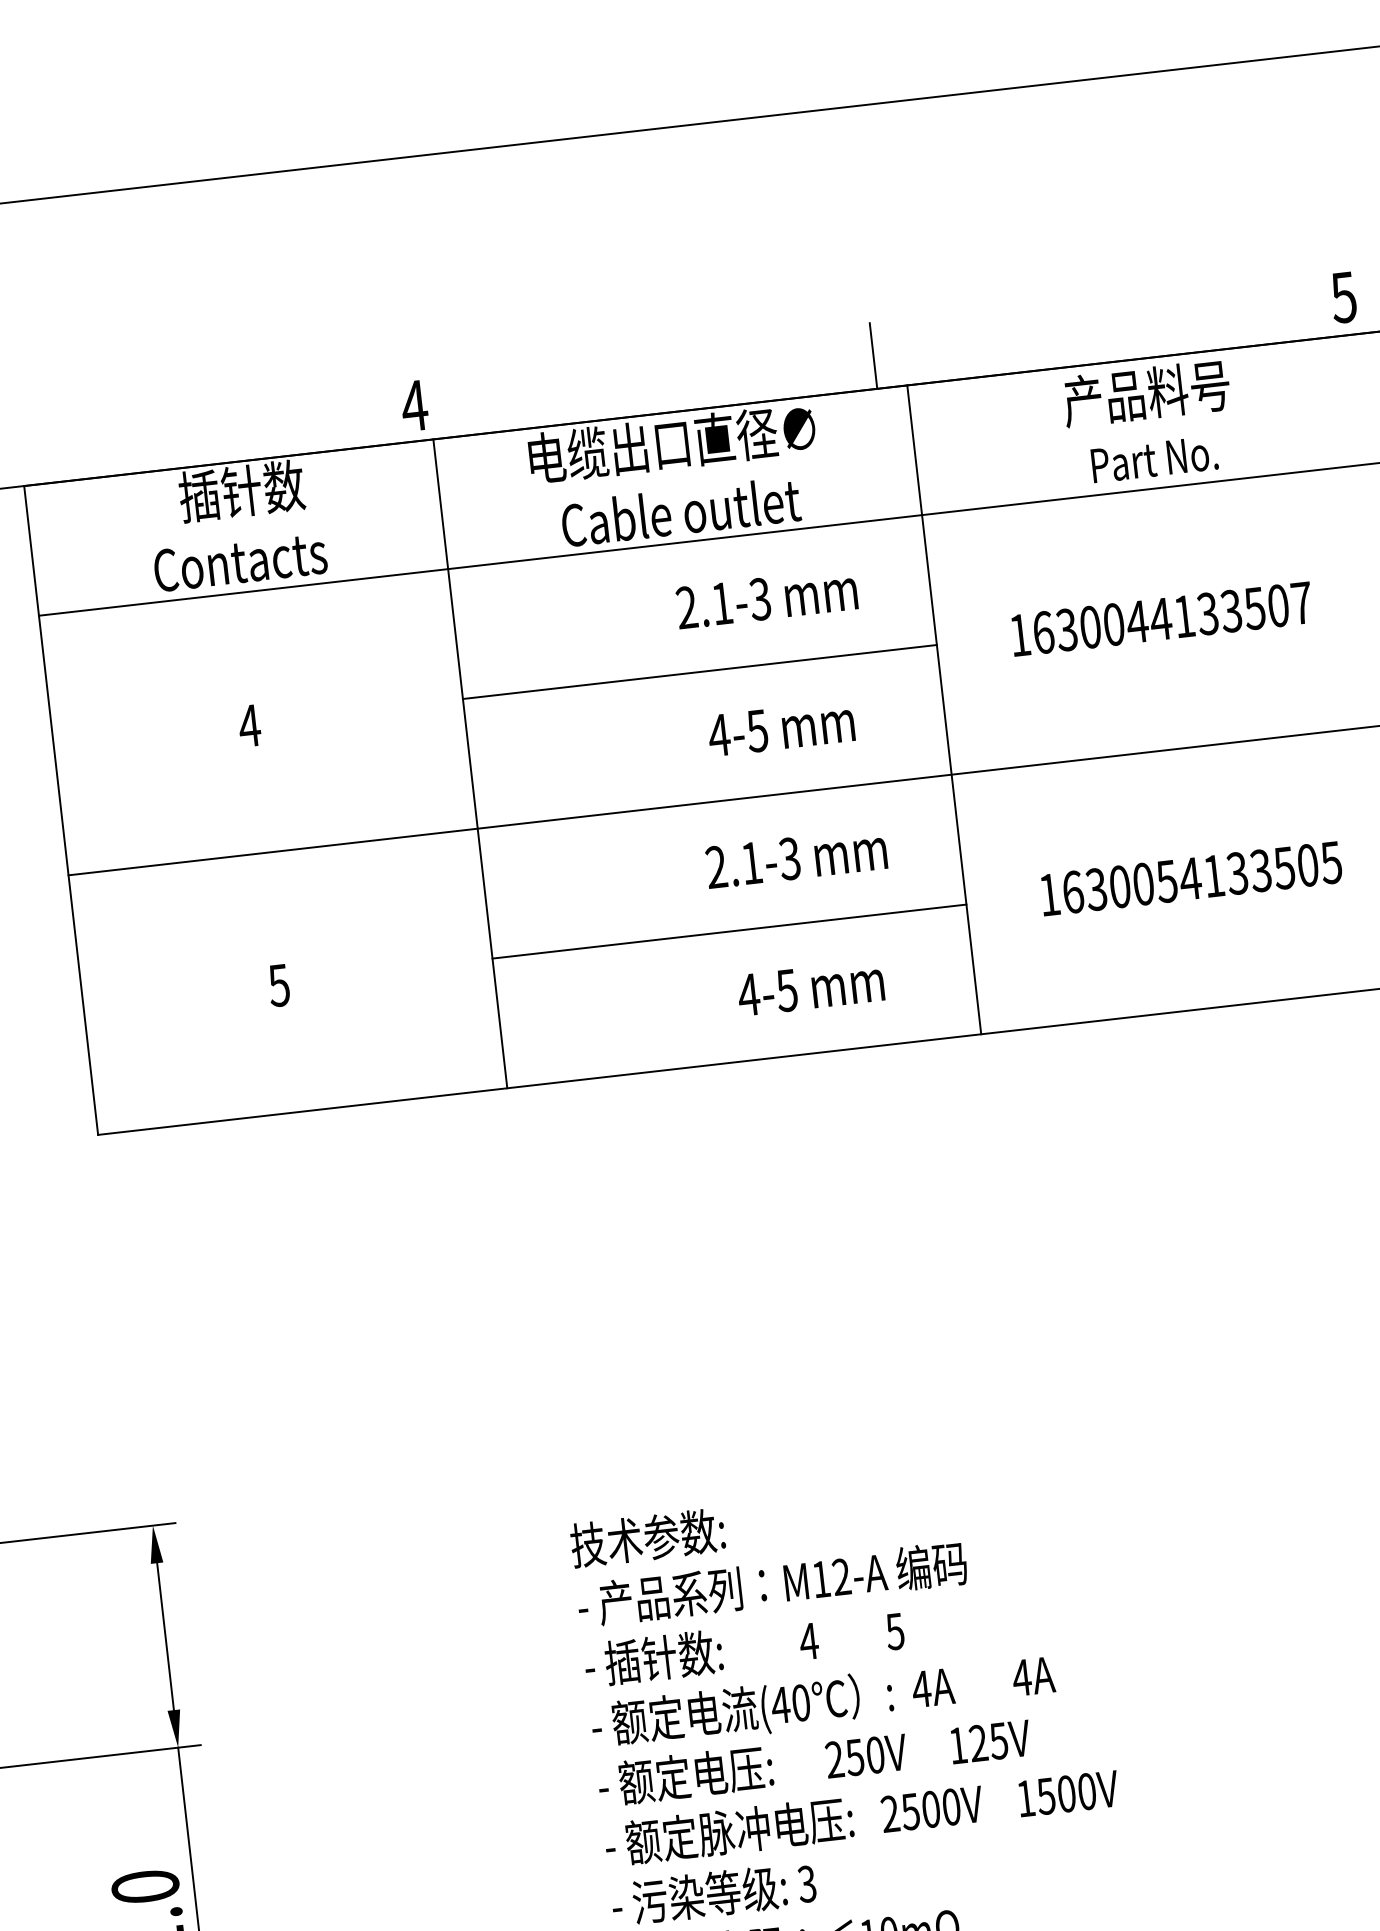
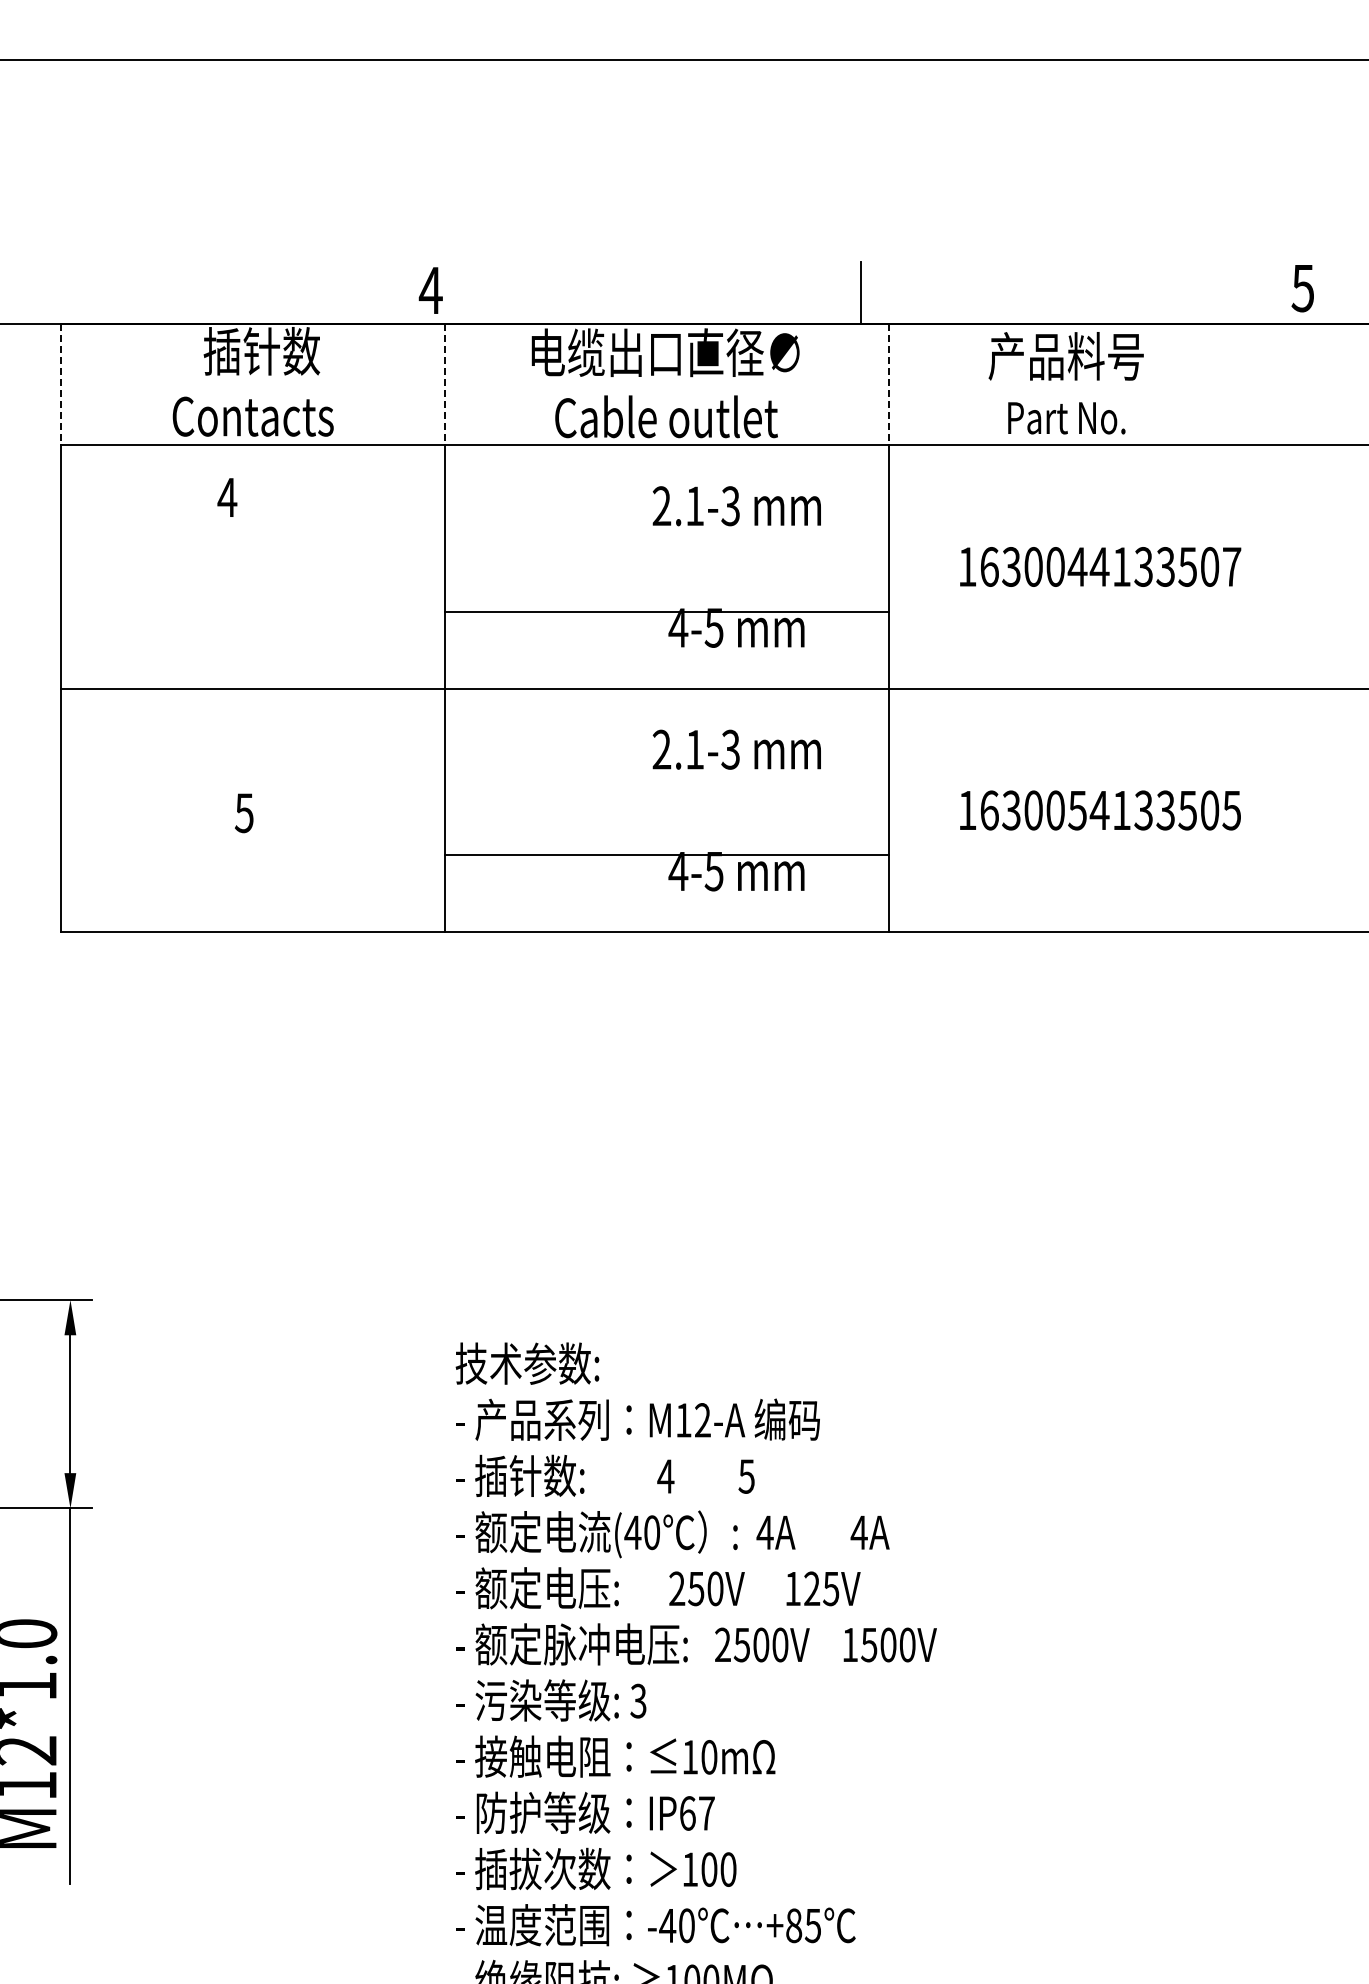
text: (1149, 422) -> (1065, 383), moved
line: (914, 450) -> (889, 384), solid -> dashed
line: (440, 504) -> (444, 384), solid -> dashed
line: (31, 550) -> (60, 384), solid -> dashed
line: (699, 672) -> (666, 612), moved
text: (249, 725) -> (227, 497), moved
line: (728, 931) -> (666, 854), moved

